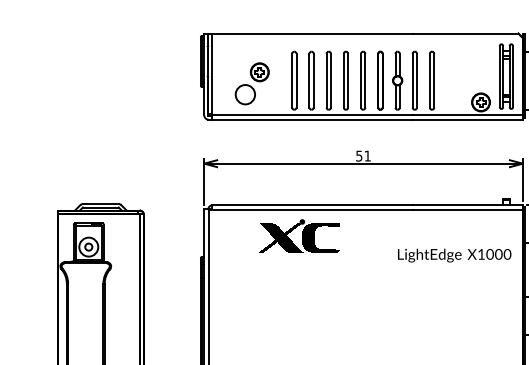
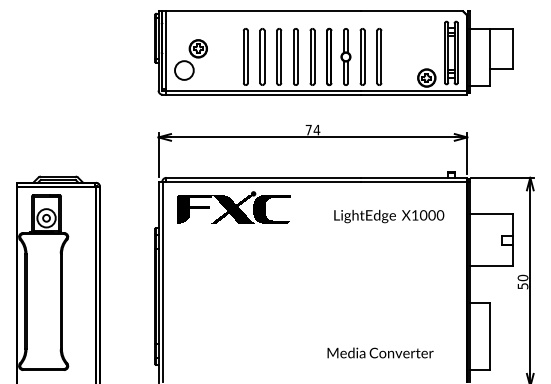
part: (251, 83) -> (190, 59), moved
text: (363, 155) -> (312, 129), 51 -> 74
hatch: (240, 237) -> (193, 208), added
text: (454, 255) -> (389, 216), moved

